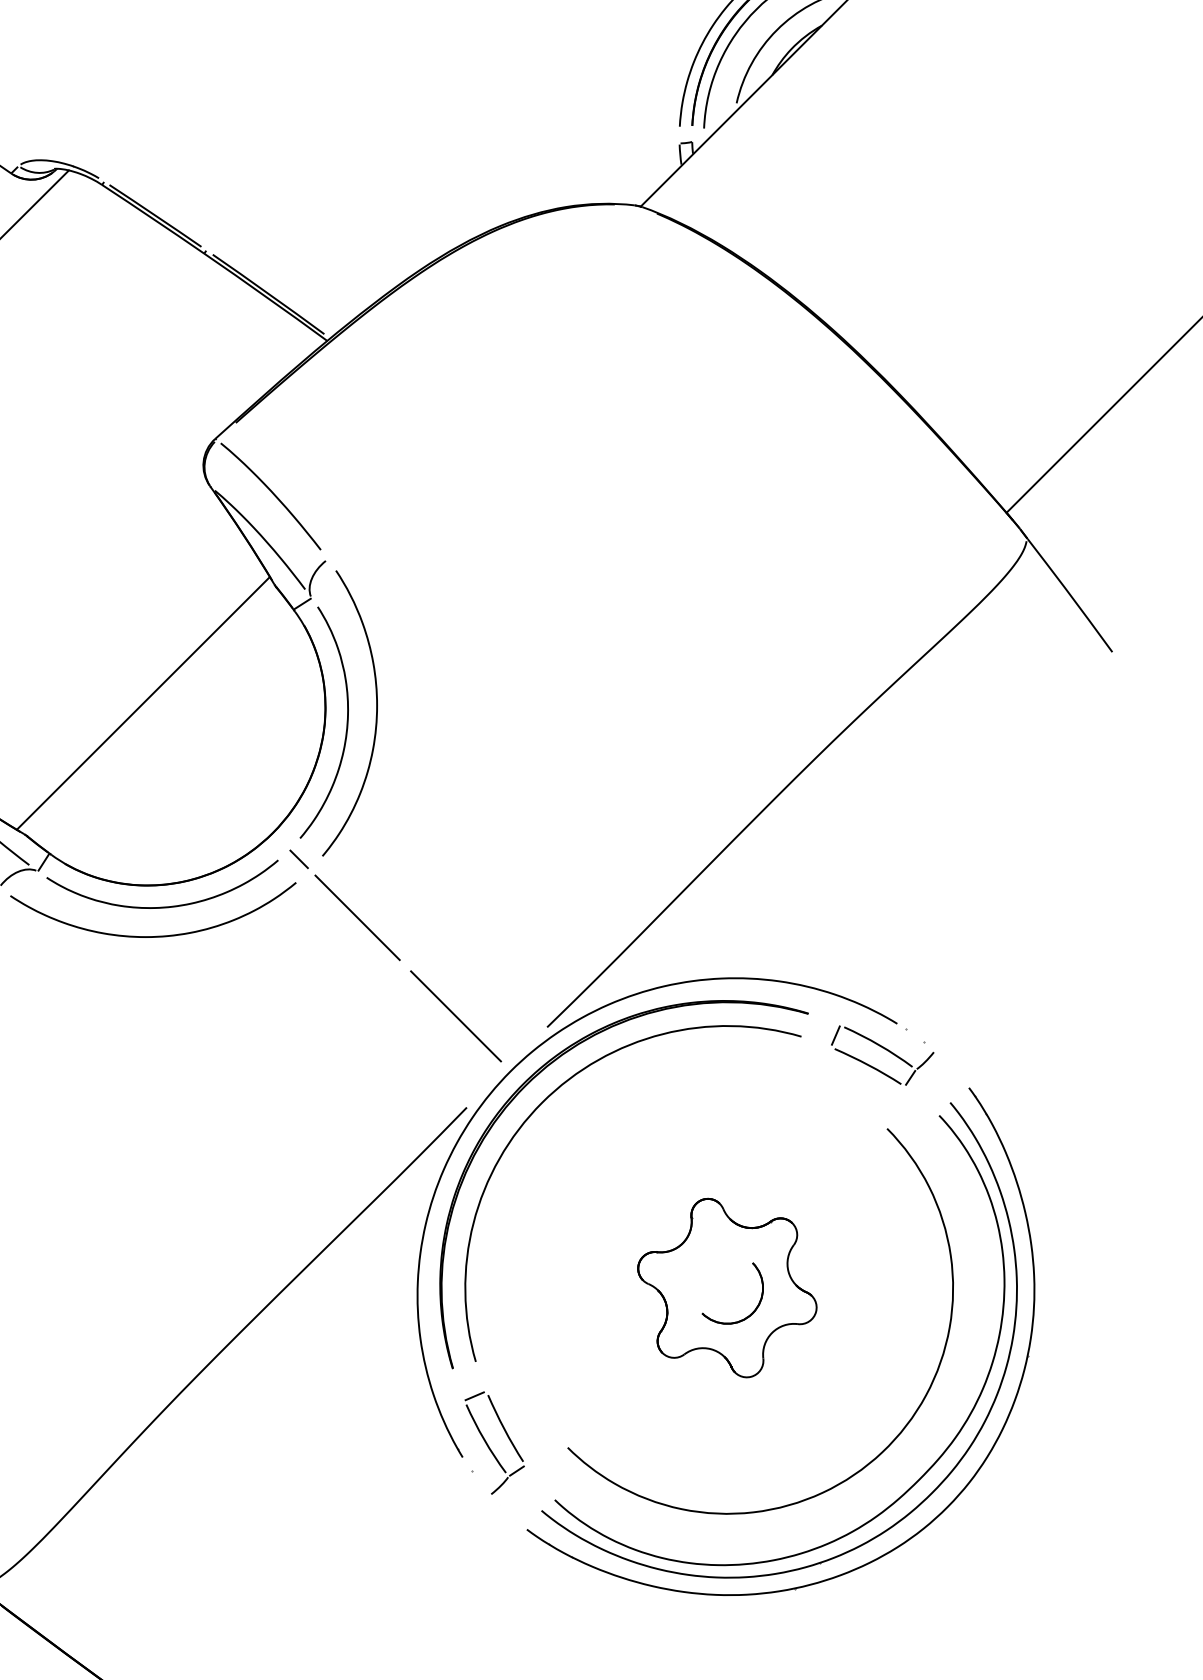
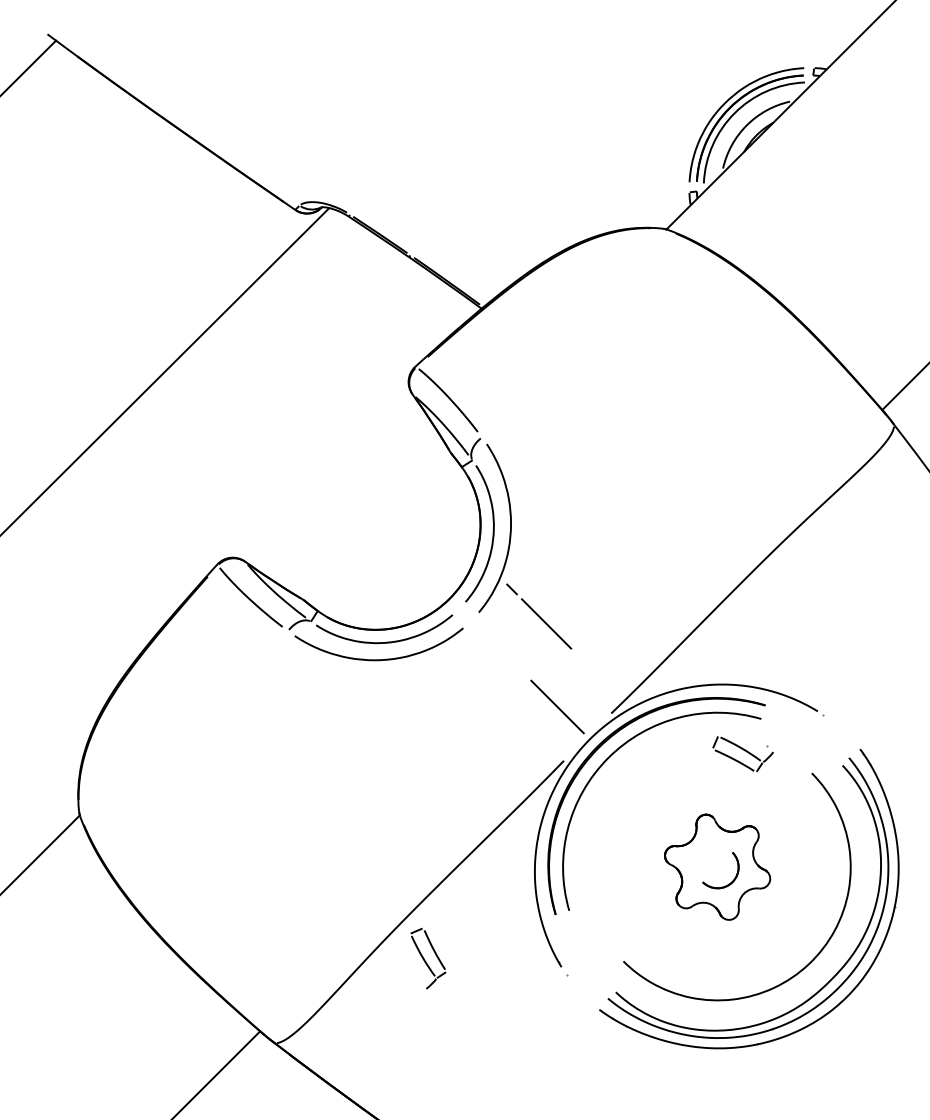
line: (142, 701) -> (372, 521), removed
line: (345, 905) -> (539, 616), moved
part: (881, 1056) -> (742, 754), moved
part: (494, 1442) -> (428, 958), moved

